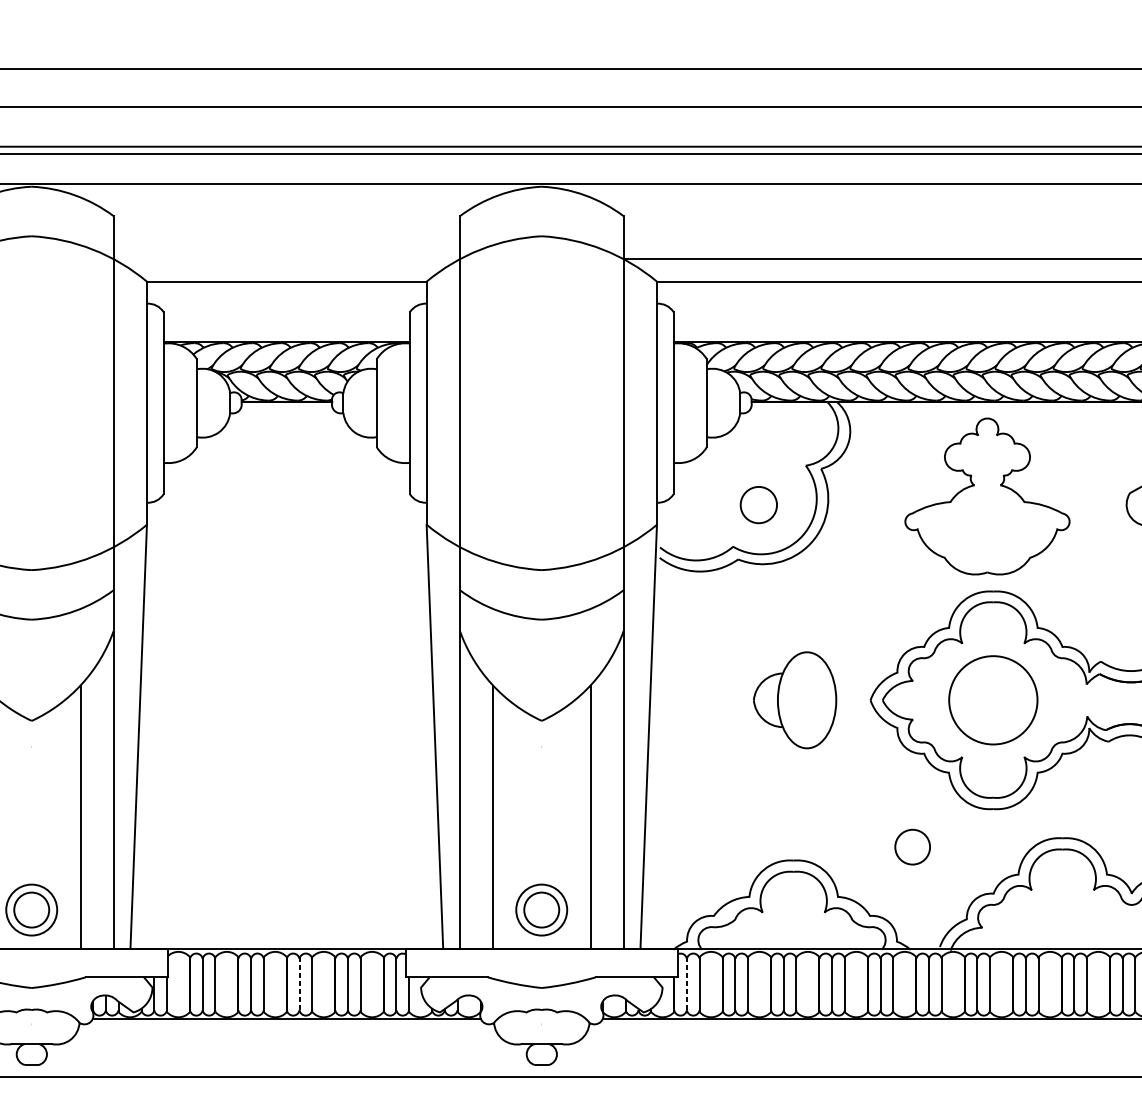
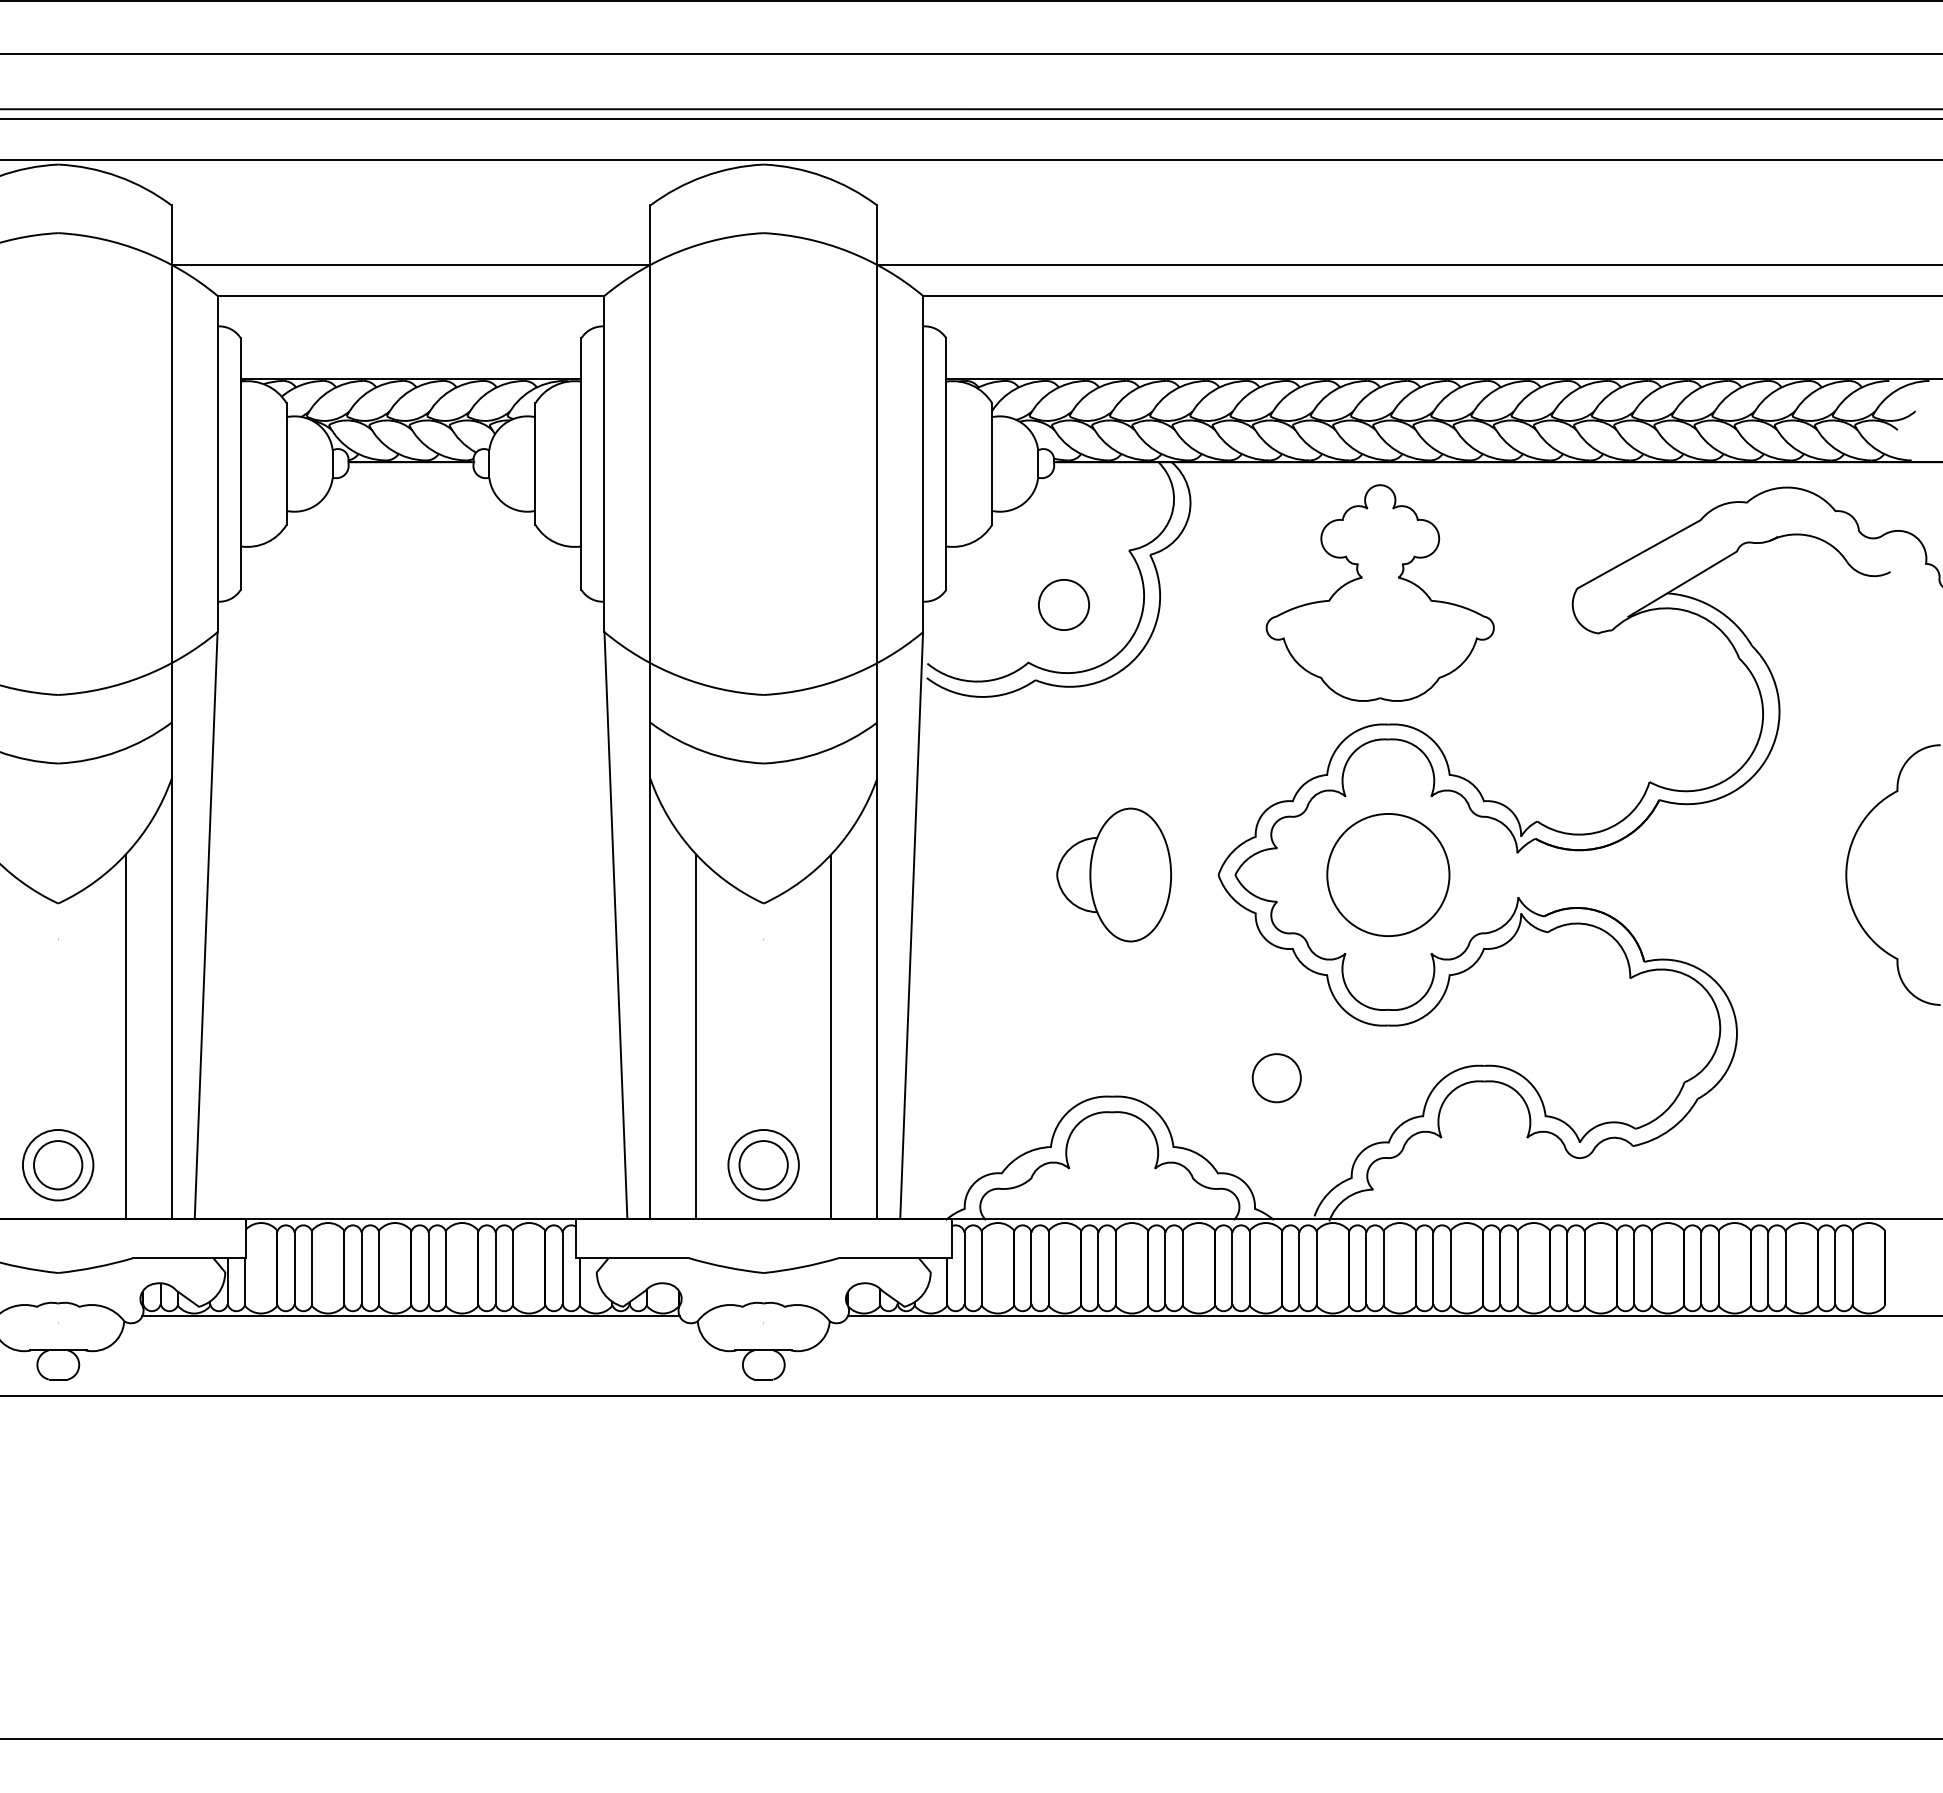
line: (286, 259) -> (410, 265), added
line: (299, 984) -> (428, 1268), dashed -> solid
line: (686, 984) -> (964, 1268), dashed -> solid

